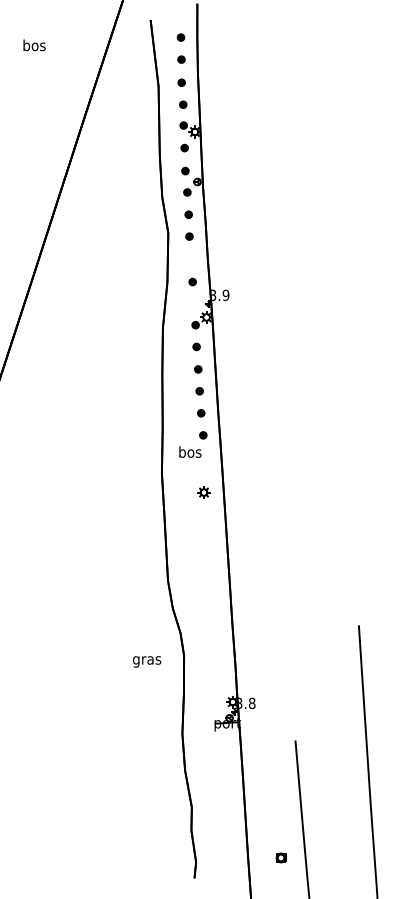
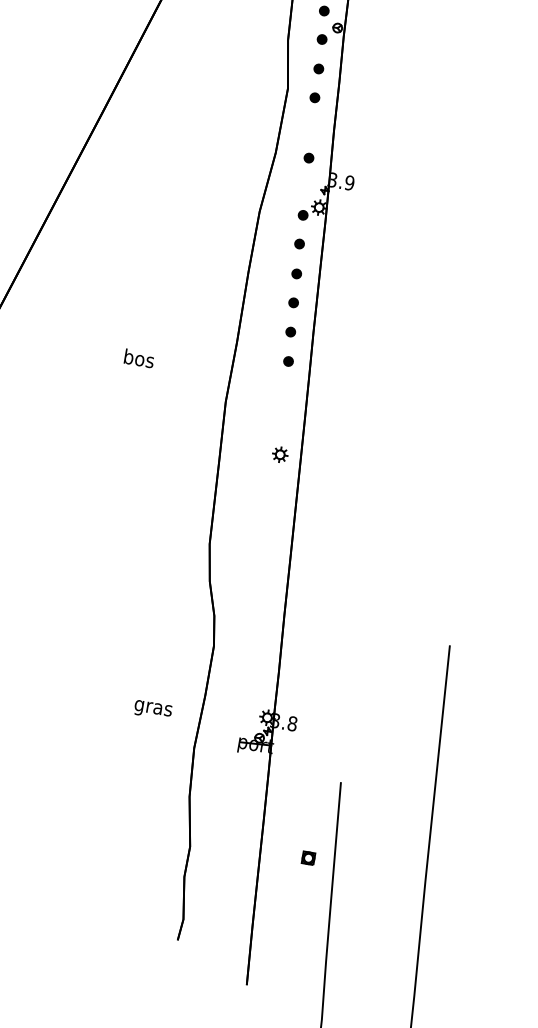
text: (190, 451) -> (139, 357), moved
part: (203, 492) -> (279, 454), moved
text: (147, 661) -> (153, 709), moved
part: (280, 857) -> (307, 857), moved

